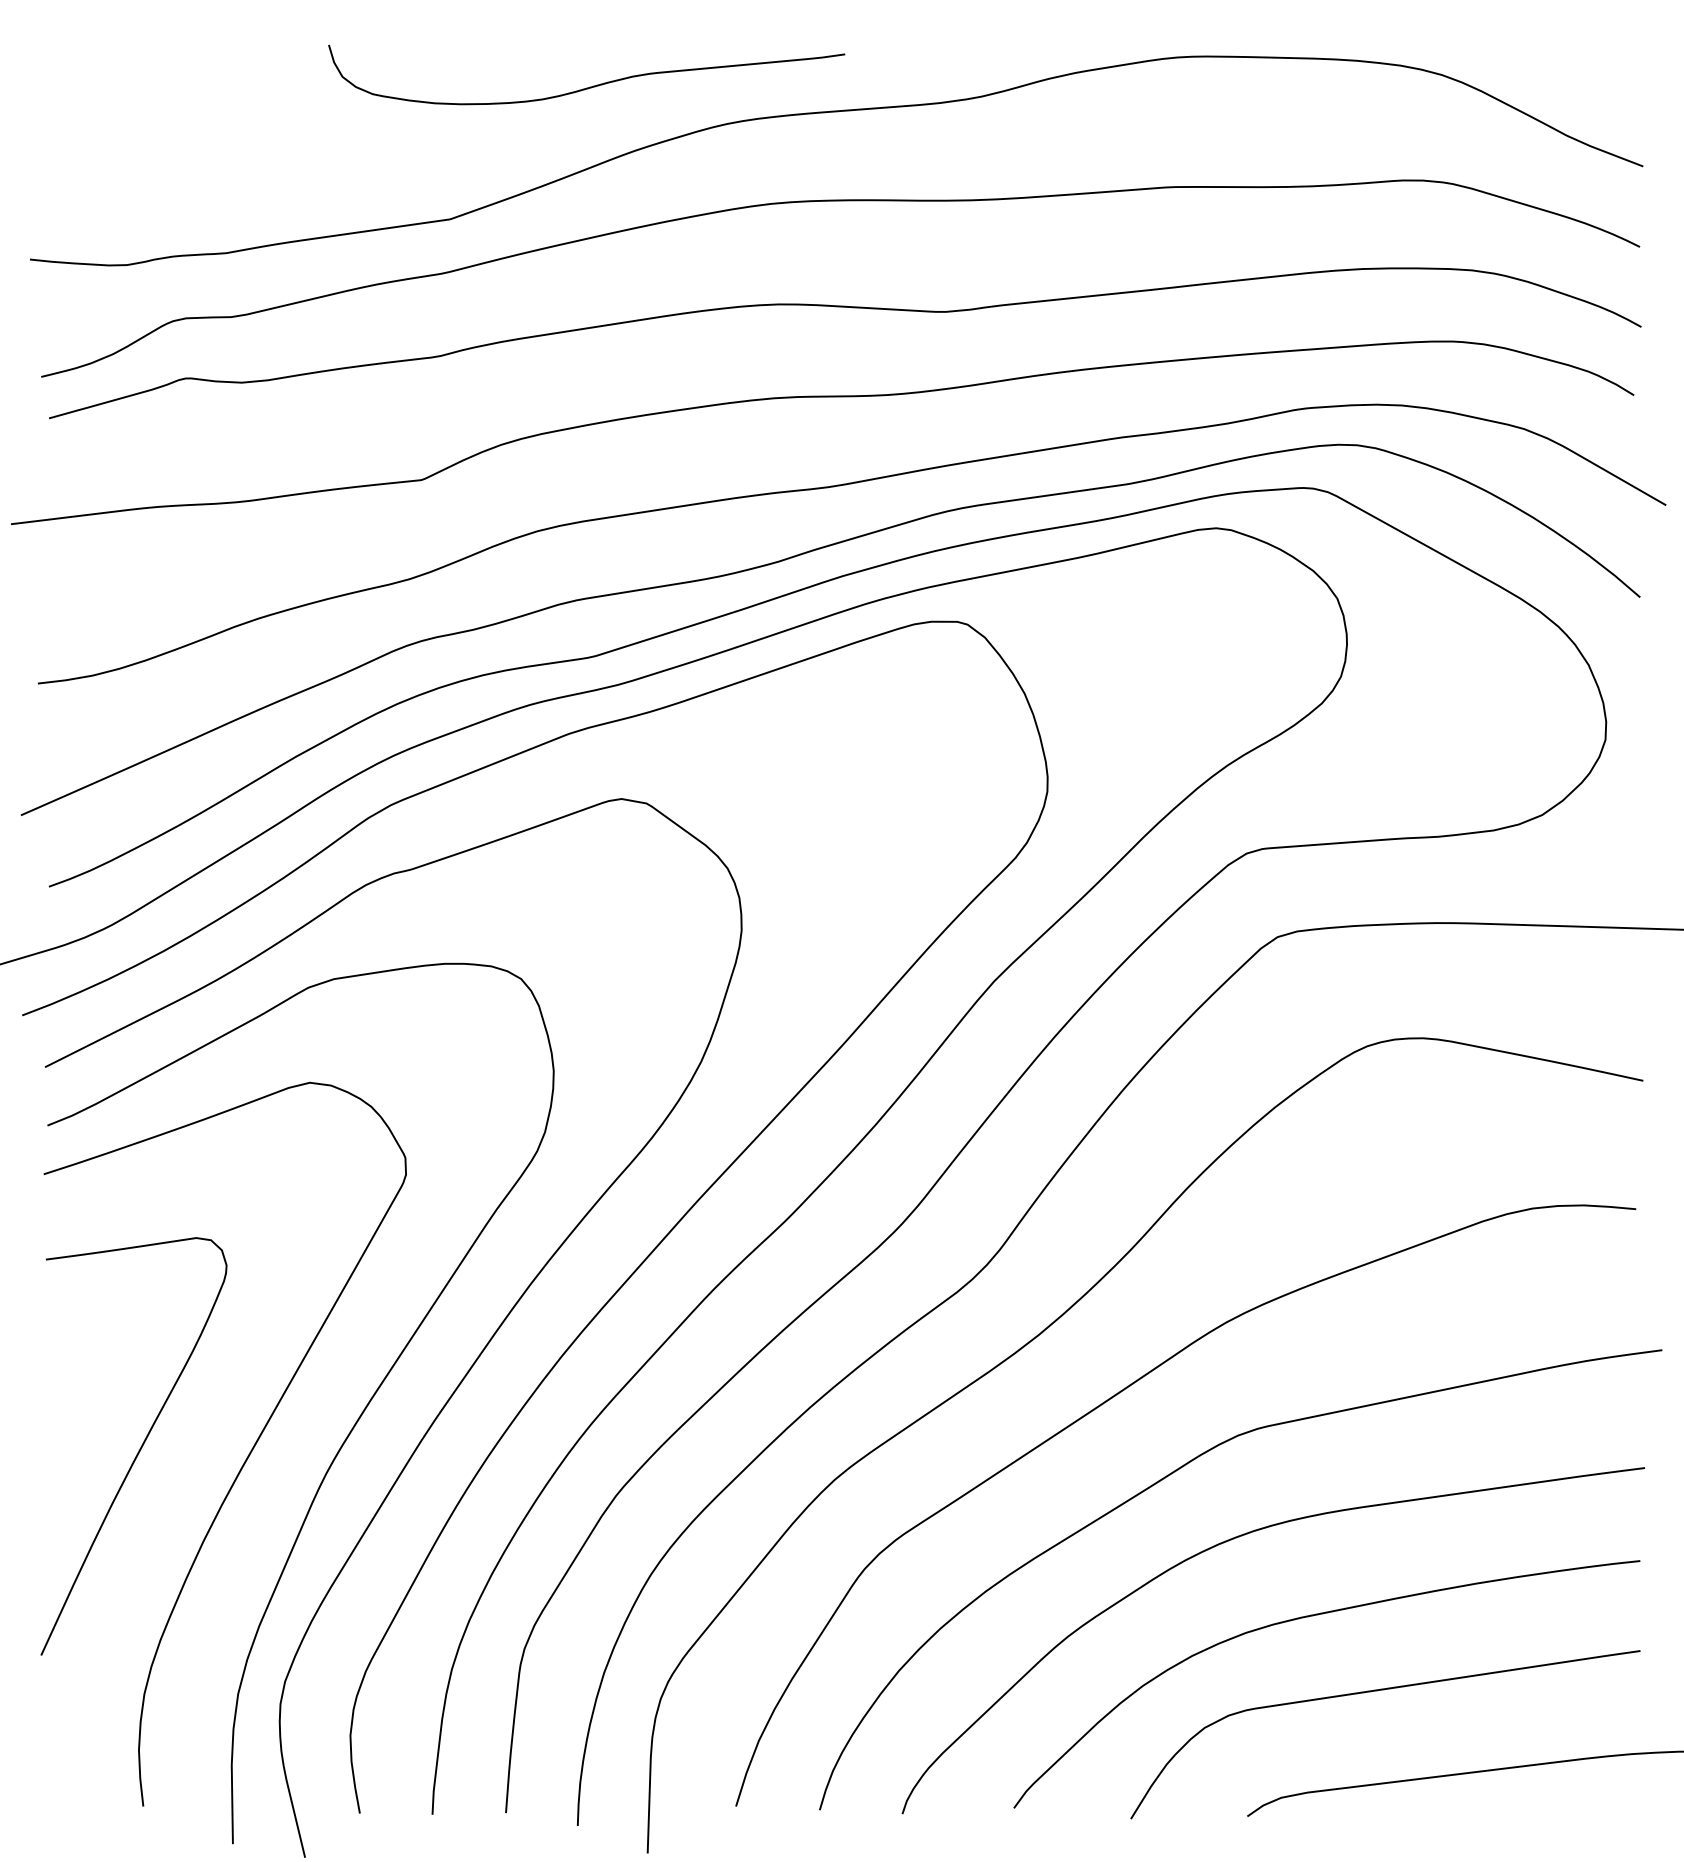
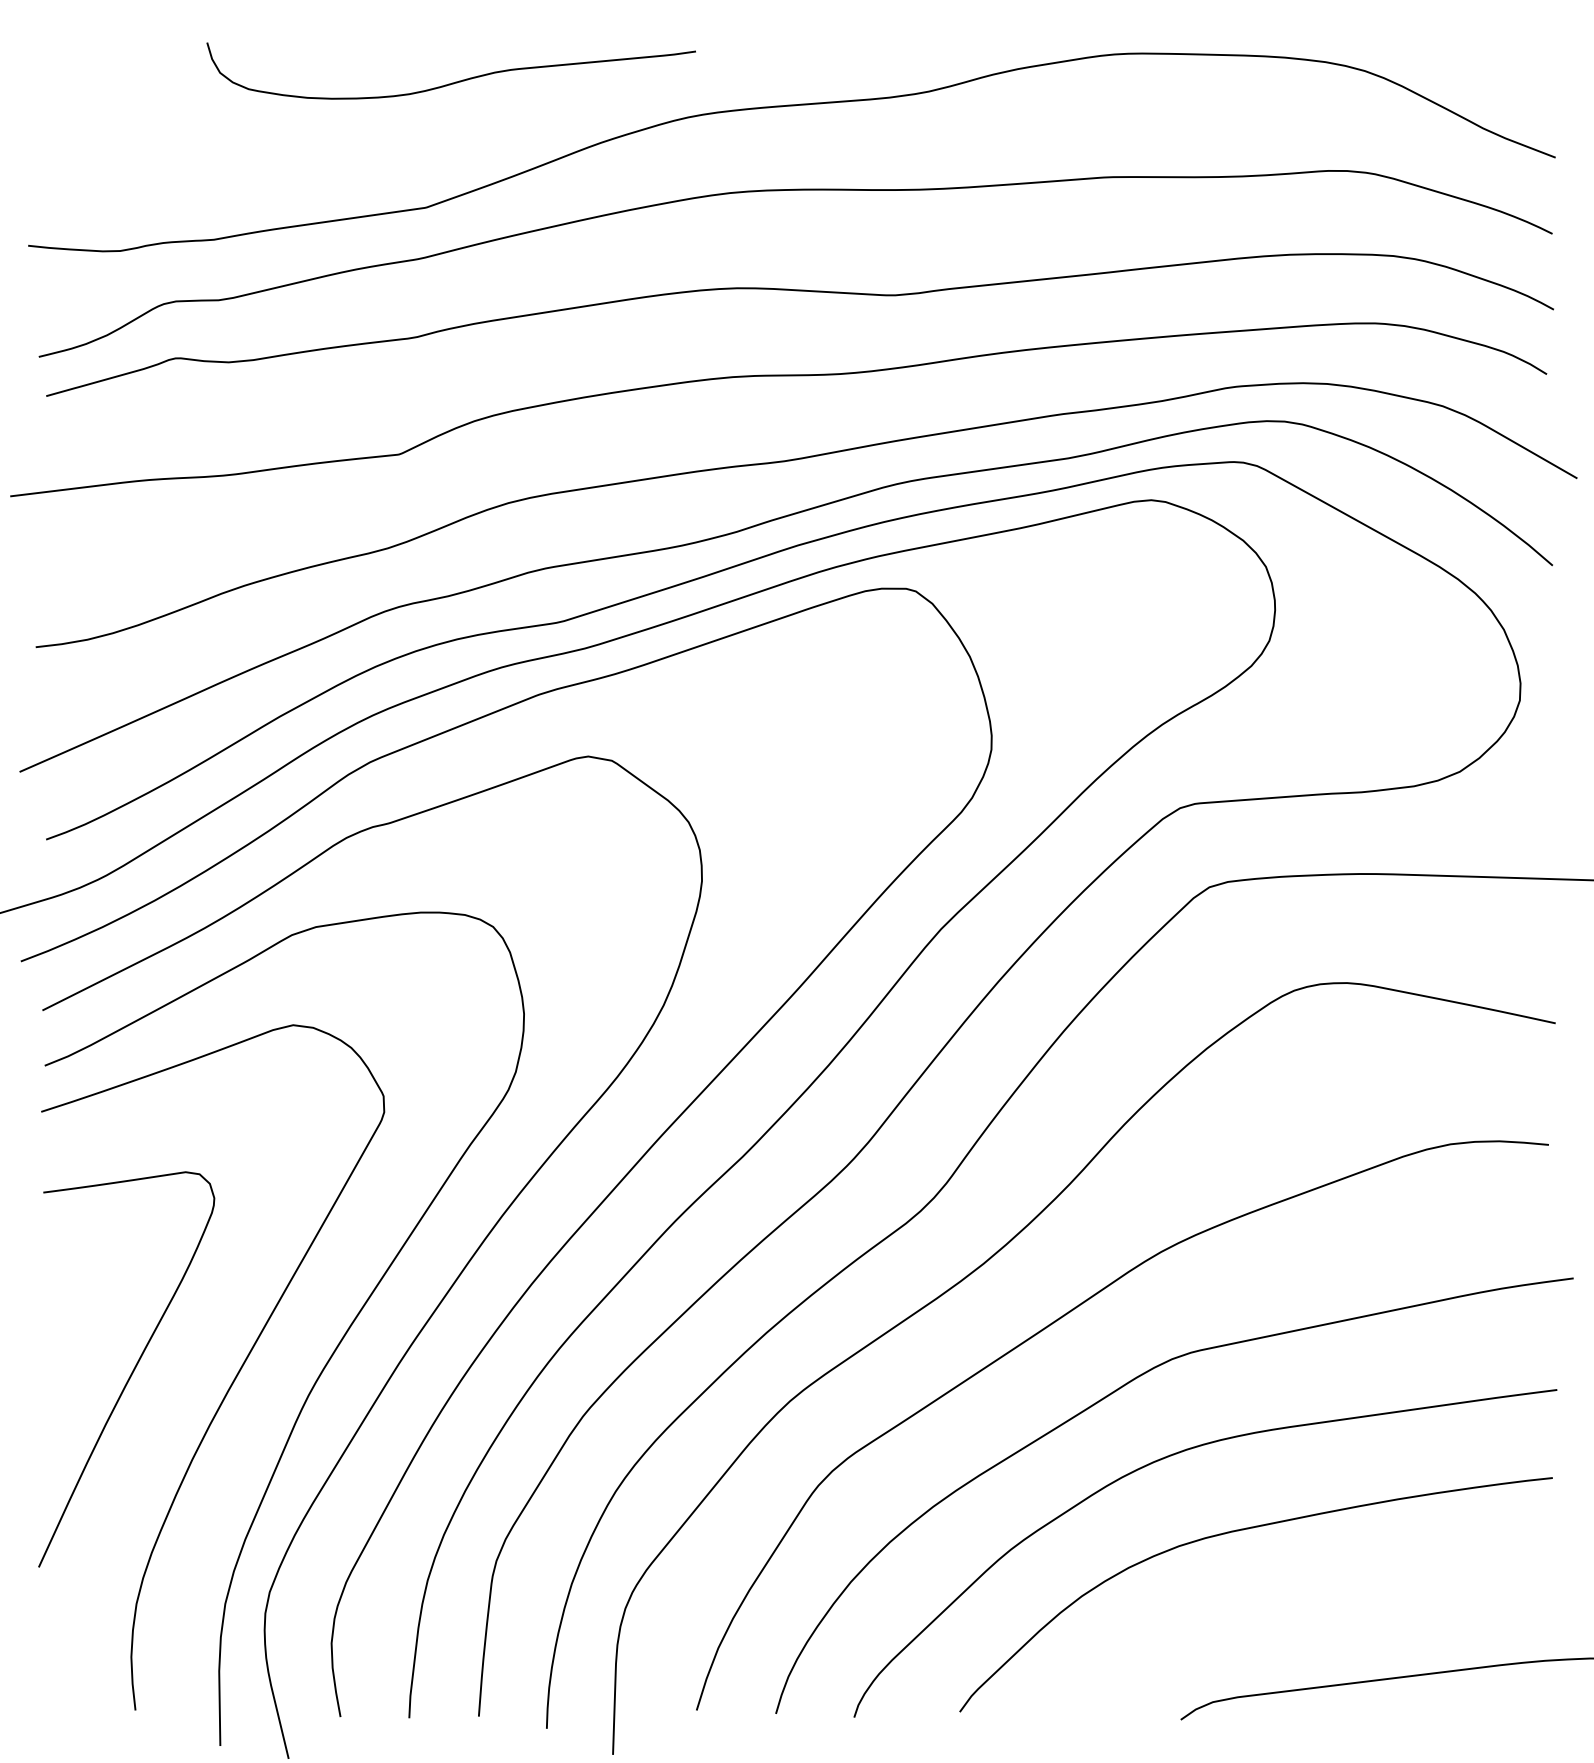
curve: (591, 86) -> (455, 81), moved
curve: (1378, 1691) -> (1304, 1601), removed

